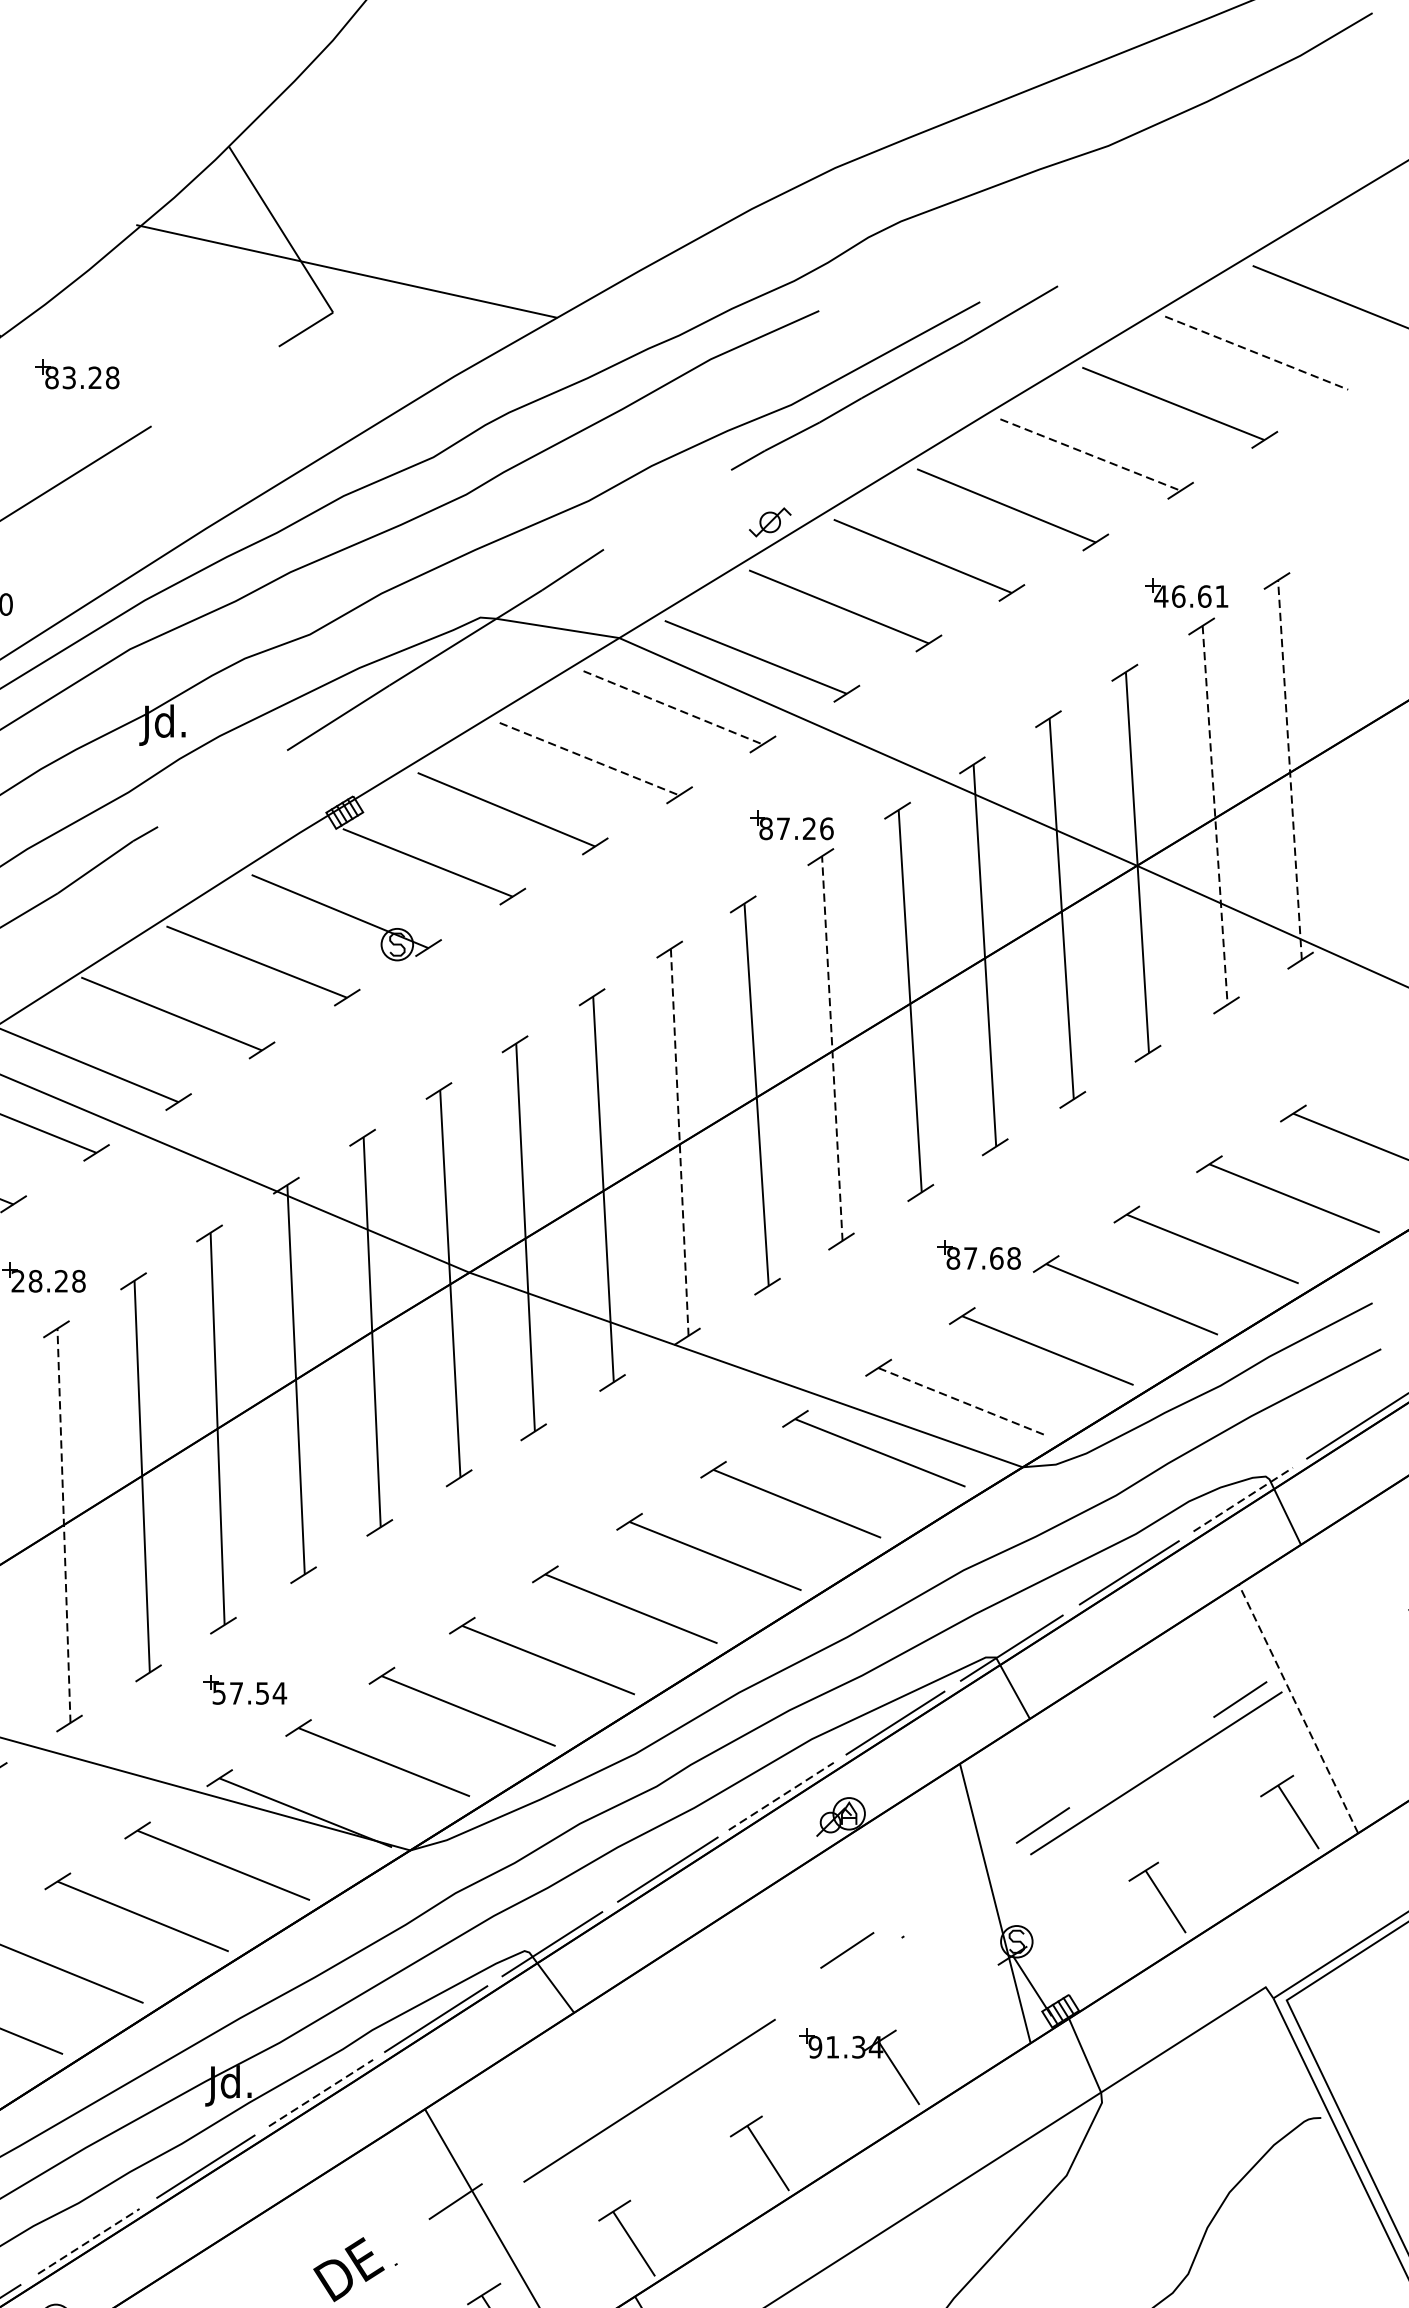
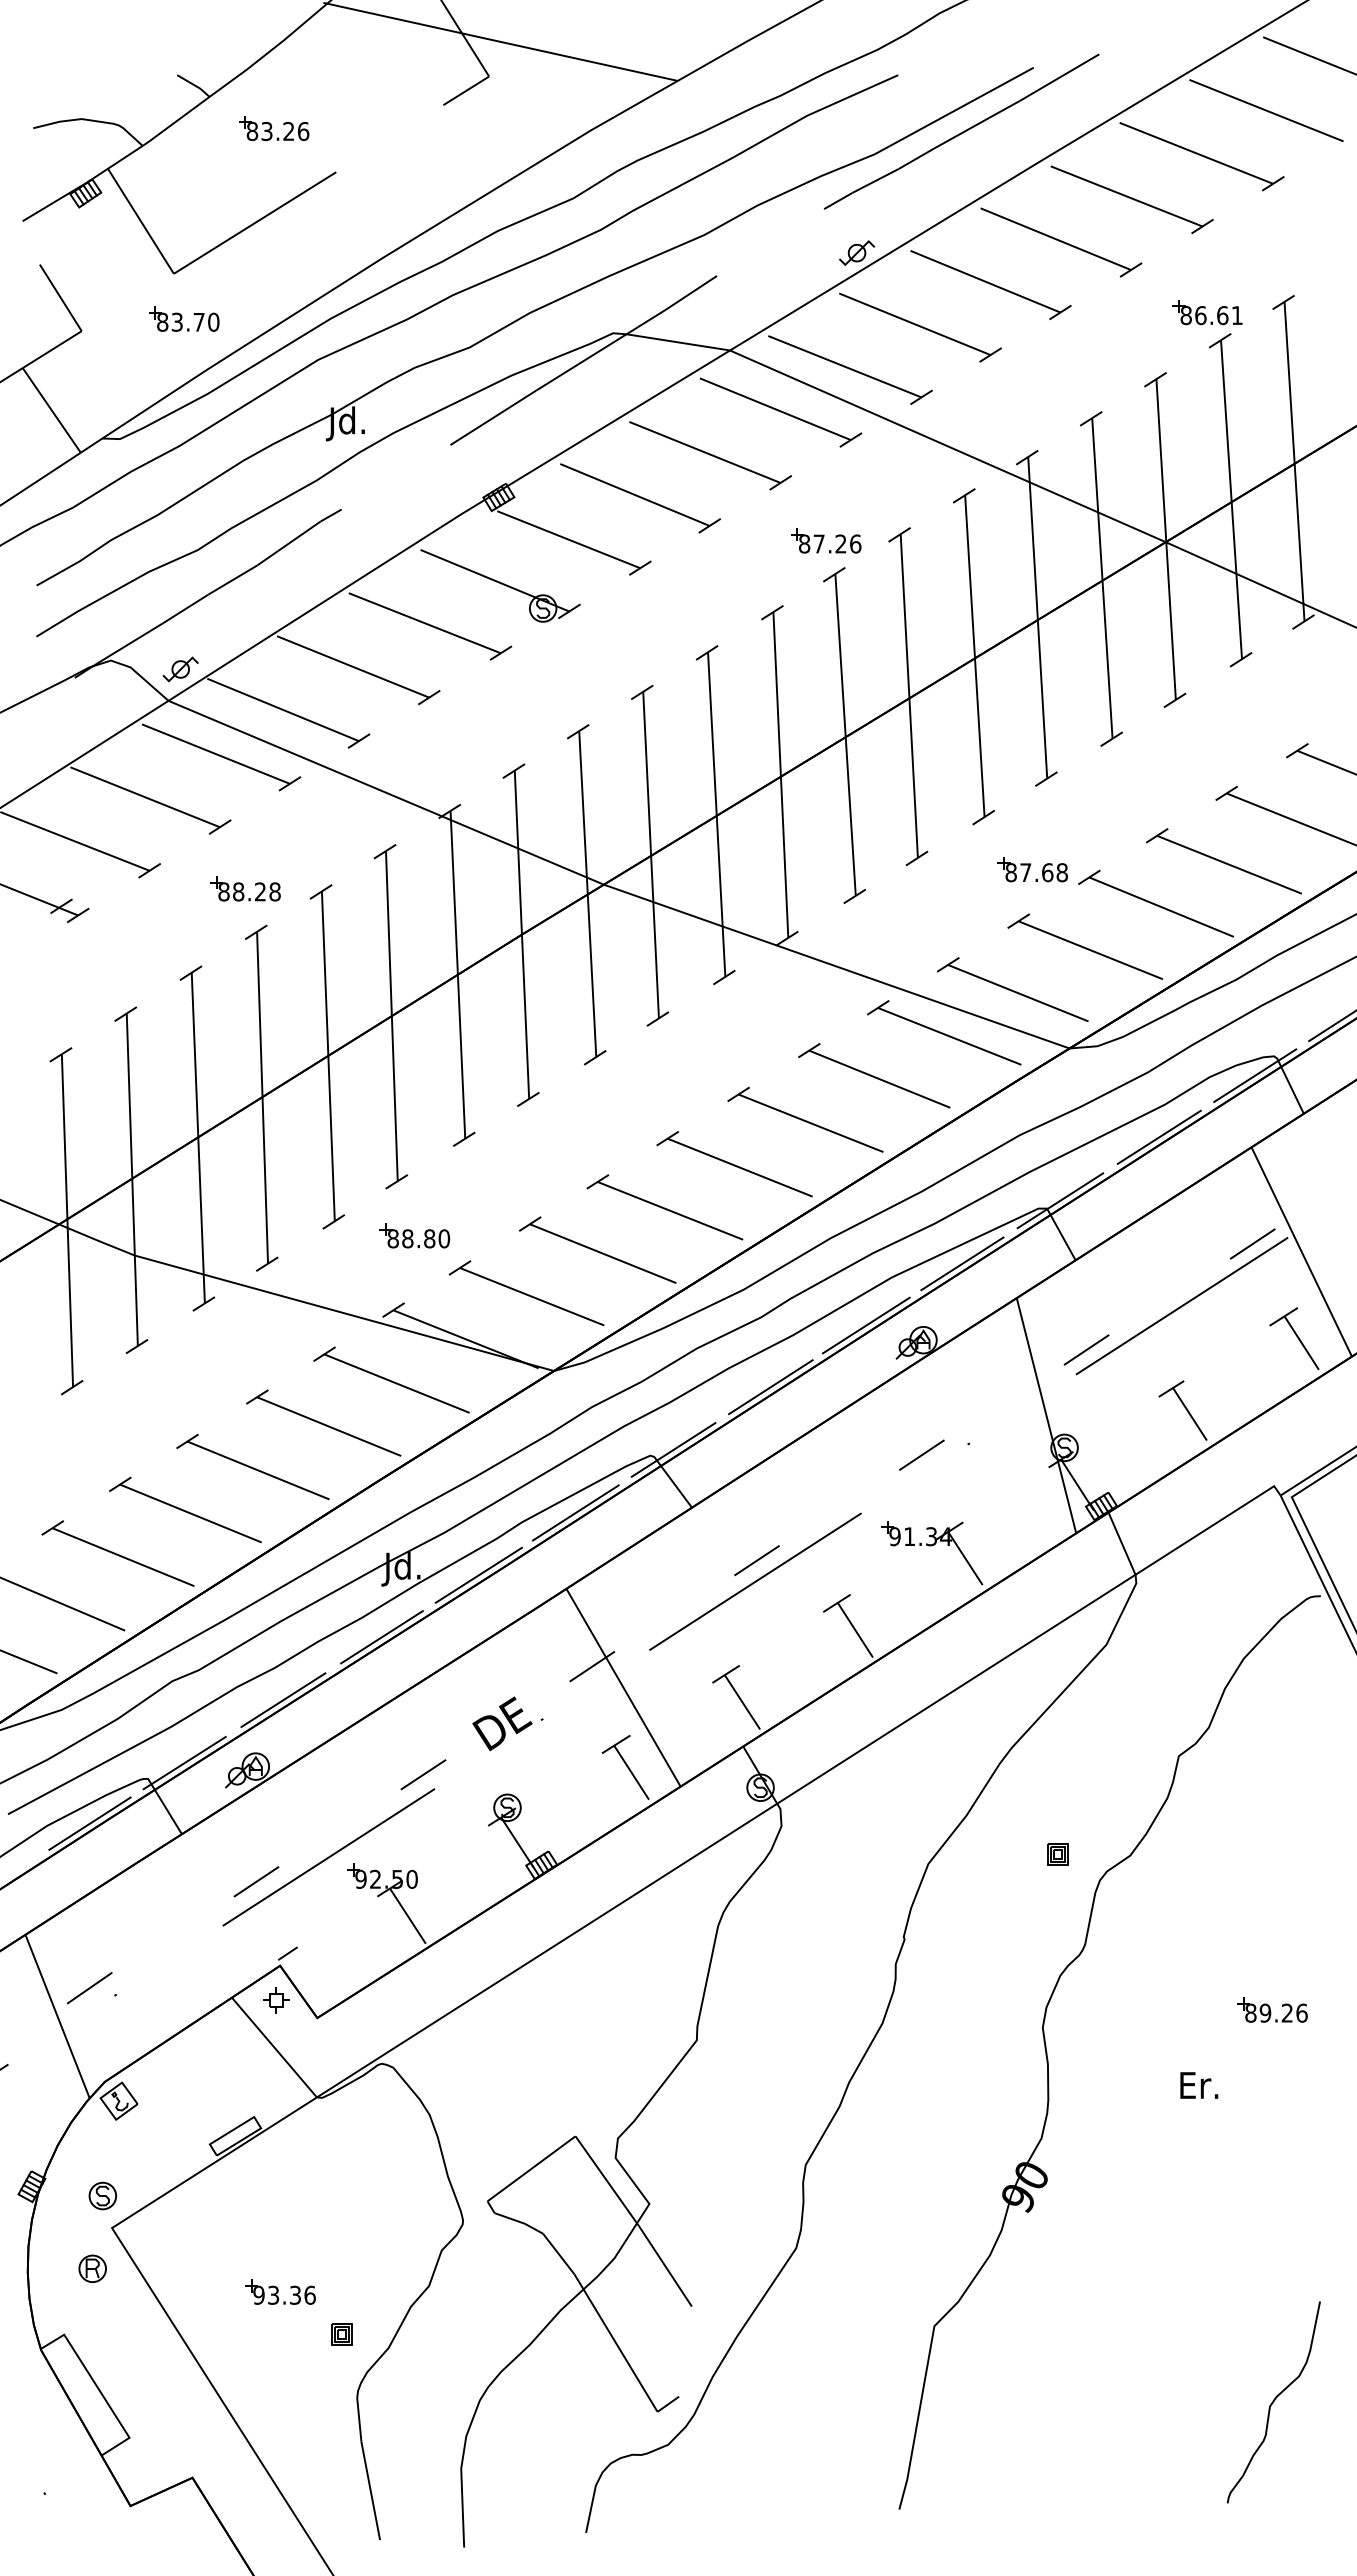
line: (1256, 352) -> (1266, 110), dashed -> solid
text: (112, 376) -> (303, 130), 83.28 -> 83.26
line: (1090, 455) -> (1126, 196), dashed -> solid
text: (1161, 596) -> (1186, 315), 46.61 -> 86.61
line: (673, 708) -> (775, 409), dashed -> solid
line: (590, 759) -> (705, 452), dashed -> solid
line: (1289, 769) -> (1294, 461), dashed -> solid
line: (1215, 815) -> (1231, 499), dashed -> solid
part: (792, 824) -> (826, 540), moved
line: (832, 1049) -> (909, 696), dashed -> solid
line: (679, 1141) -> (780, 774), dashed -> solid
text: (17, 1280) -> (223, 891), 28.28 -> 88.28
line: (962, 1401) -> (1018, 993), dashed -> solid
line: (1243, 1499) -> (1255, 1075), dashed -> solid
line: (63, 1525) -> (262, 1097), dashed -> solid
text: (249, 1693) -> (418, 1238), 57.54 -> 88.80
line: (1298, 1709) -> (1301, 1252), dashed -> solid
line: (781, 1796) -> (866, 1325), dashed -> solid
line: (650, 2075) -> (756, 1560), added
line: (321, 2093) -> (479, 1575), dashed -> solid
line: (88, 2241) -> (283, 1700), dashed -> solid

